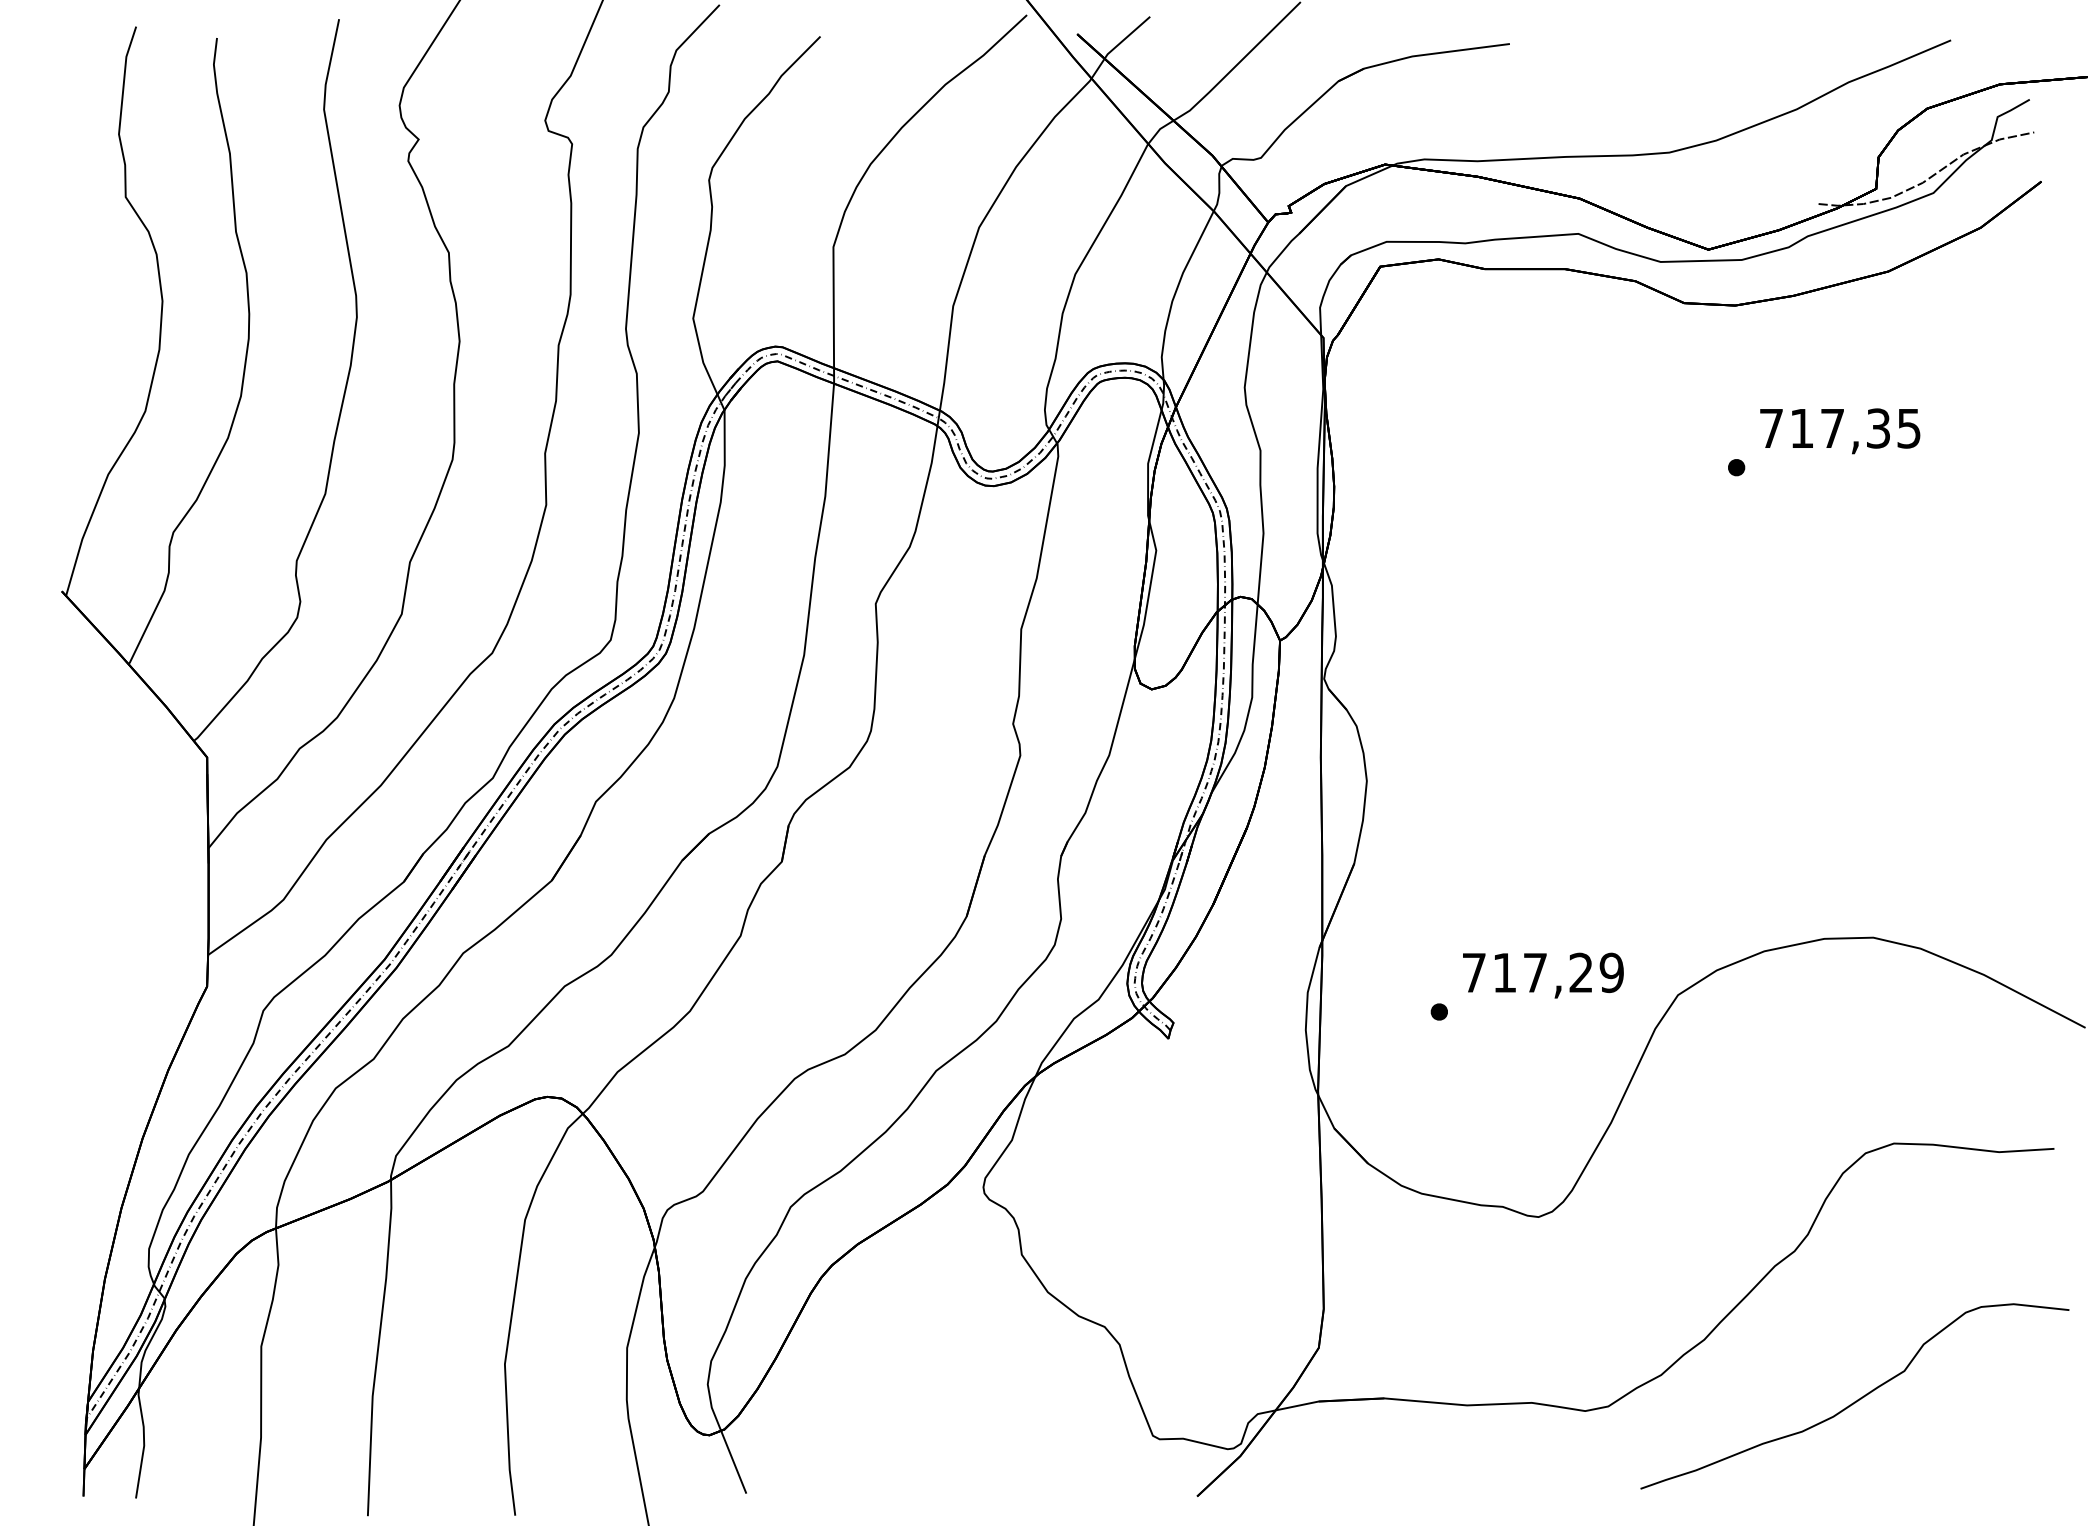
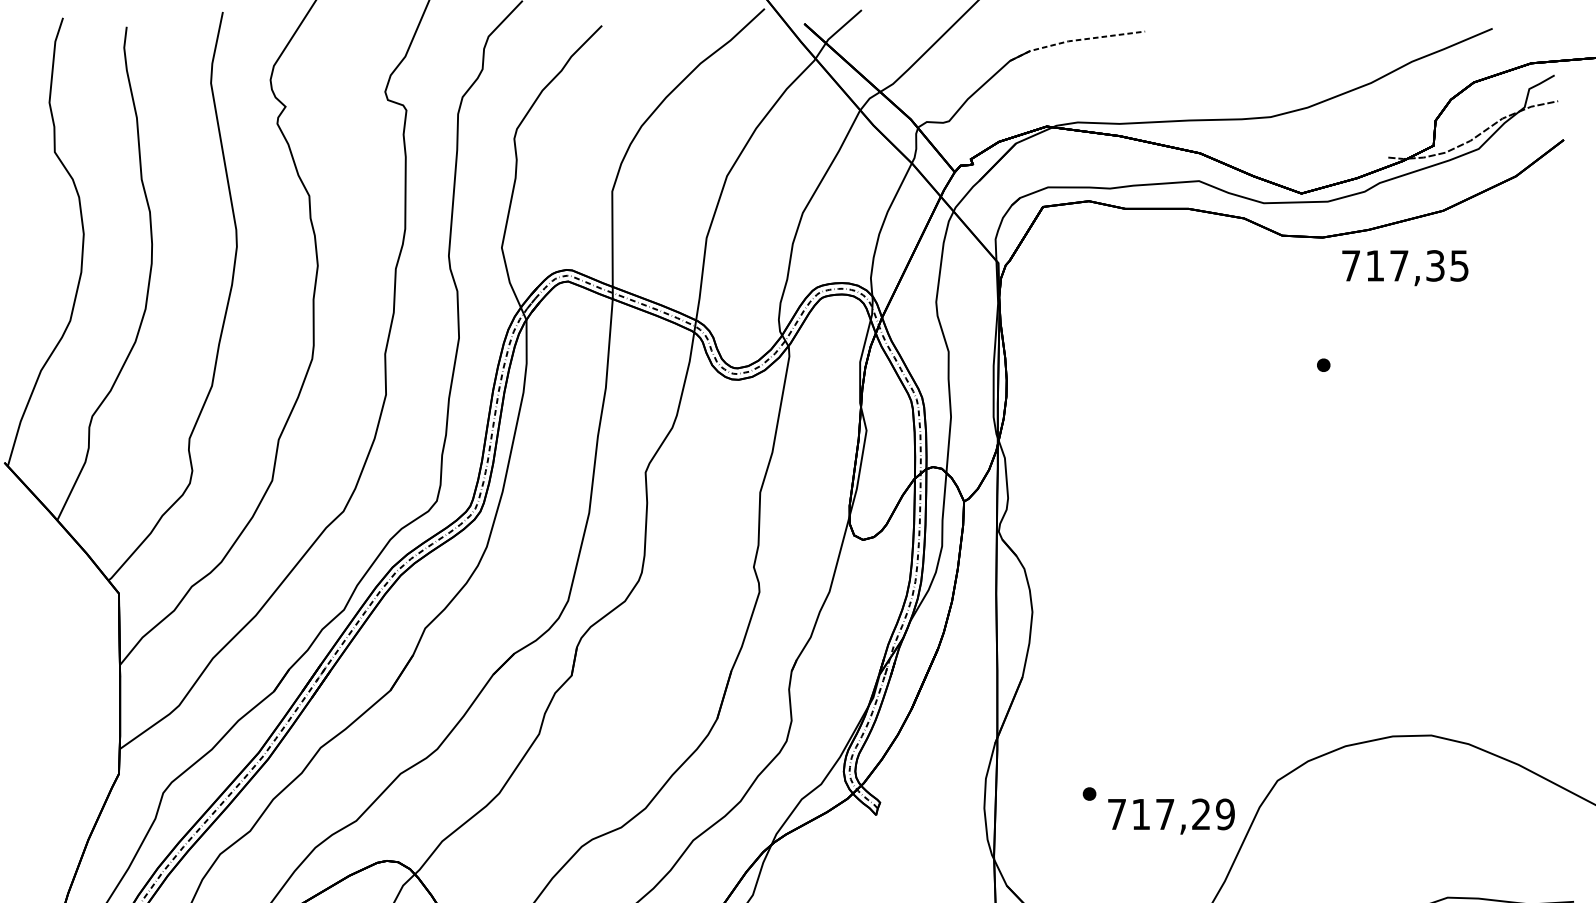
line: (1421, 55) -> (1075, 40), solid -> dashed
text: (1840, 431) -> (1405, 268), moved
text: (1543, 975) -> (1171, 816), moved

